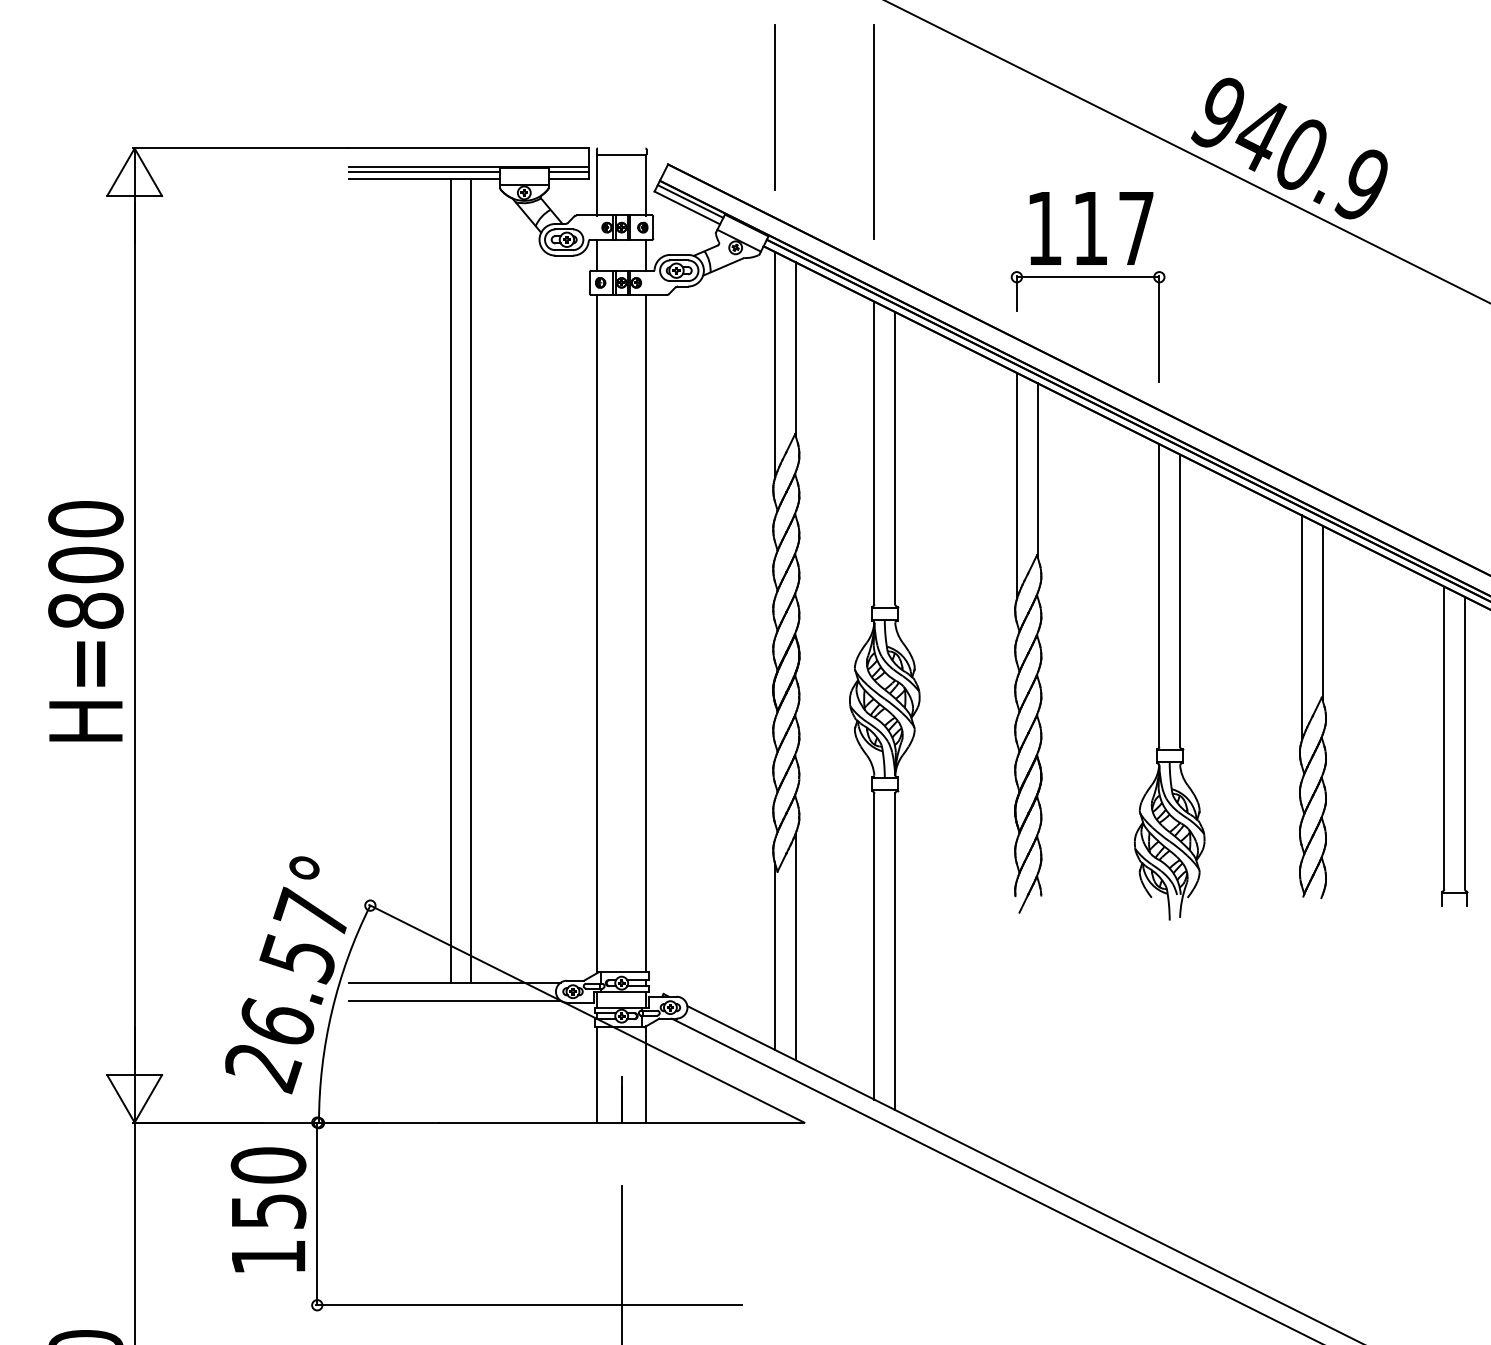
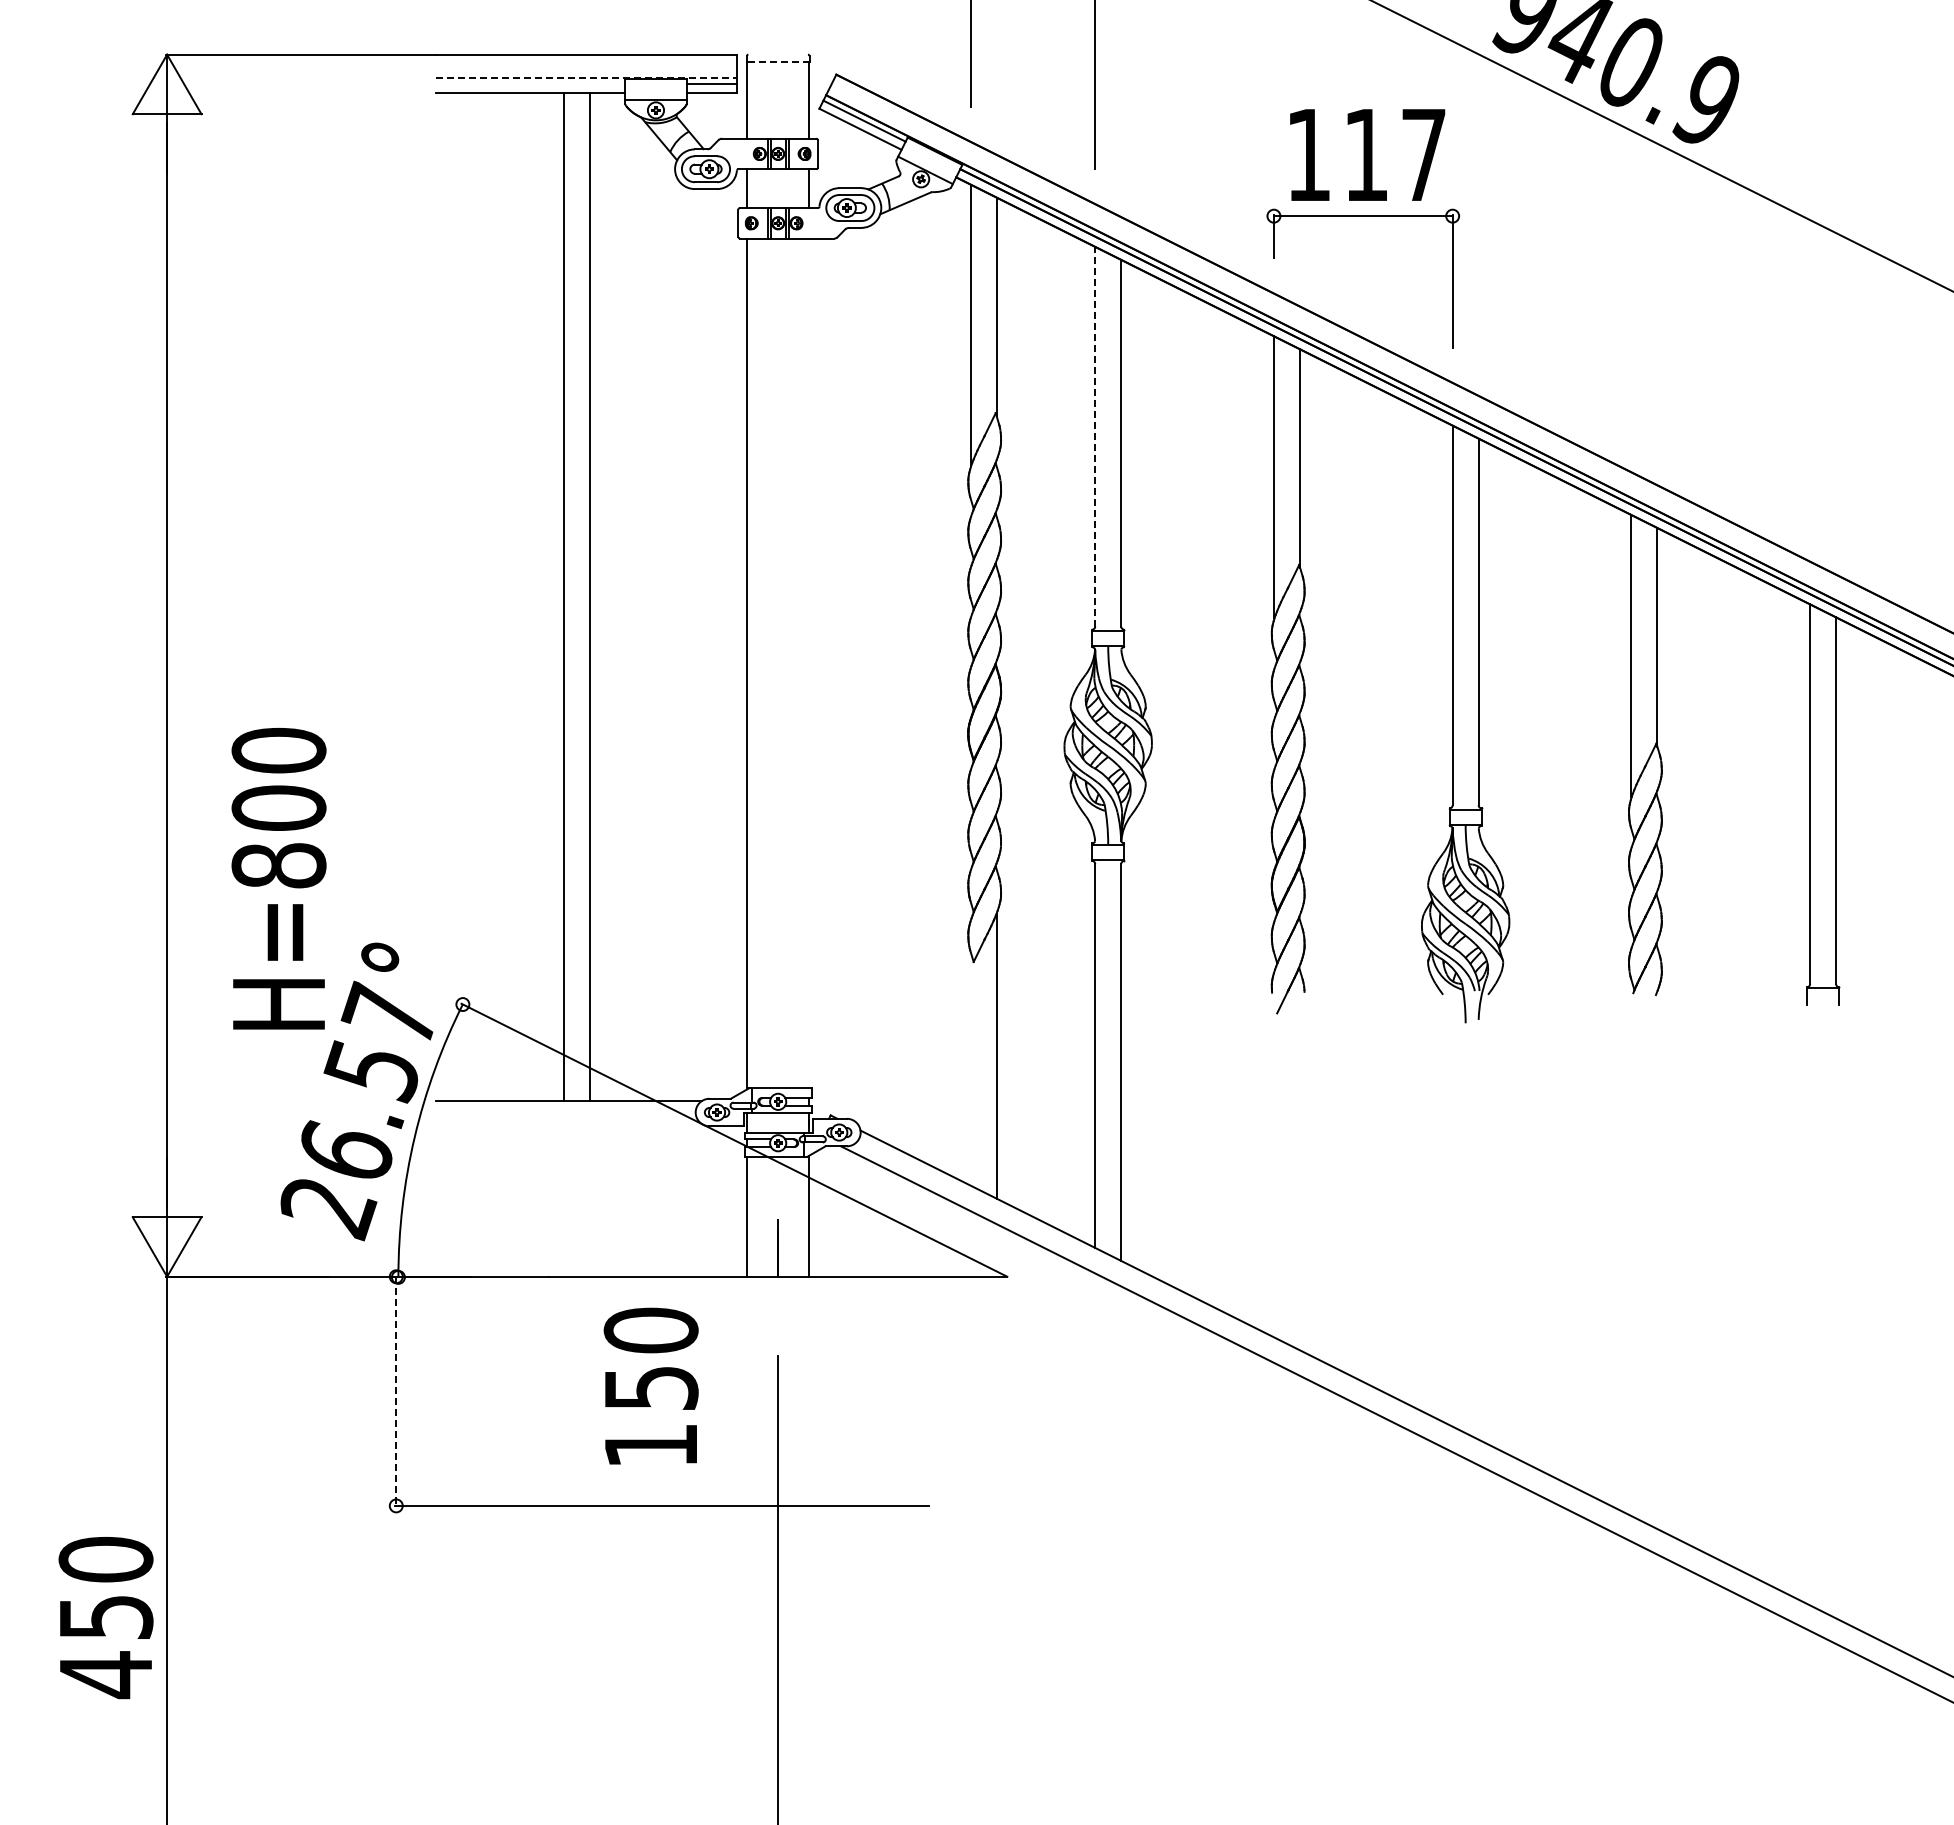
line: (621, 154) -> (778, 62), solid -> dashed
line: (469, 166) -> (587, 77), solid -> dashed
line: (424, 171) -> (530, 83), removed
line: (874, 452) -> (1095, 436), solid -> dashed
text: (85, 621) -> (278, 878), moved
line: (646, 633) -> (809, 663), removed
line: (775, 956) -> (970, 1068), removed
line: (454, 1001) -> (568, 1124), removed
text: (268, 1209) -> (650, 1385), moved
line: (317, 1214) -> (396, 1391), solid -> dashed

